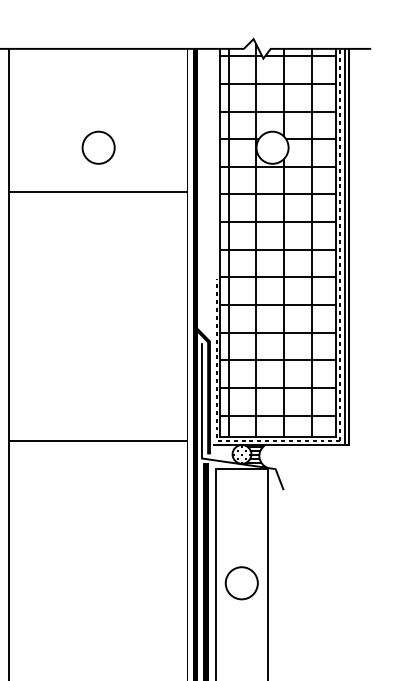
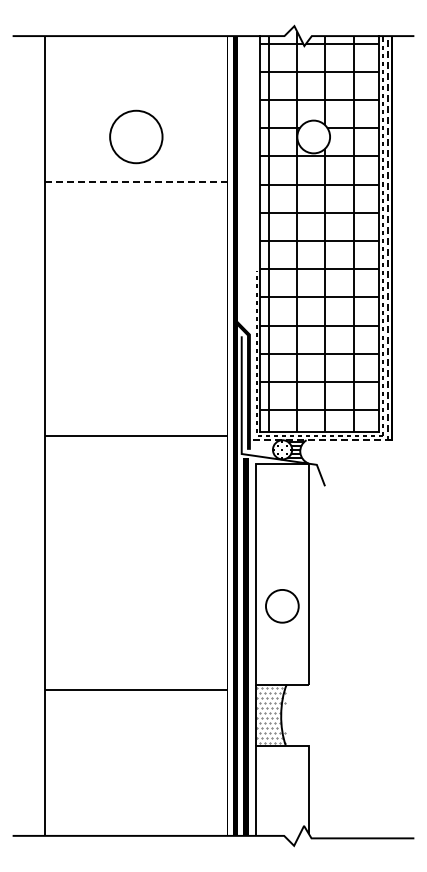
circle: (97, 147) -> (135, 136), size x1.6
line: (98, 192) -> (136, 182), solid -> dashed
line: (344, 312) -> (387, 305), solid -> dashed
circle: (241, 583) -> (282, 606), moved

